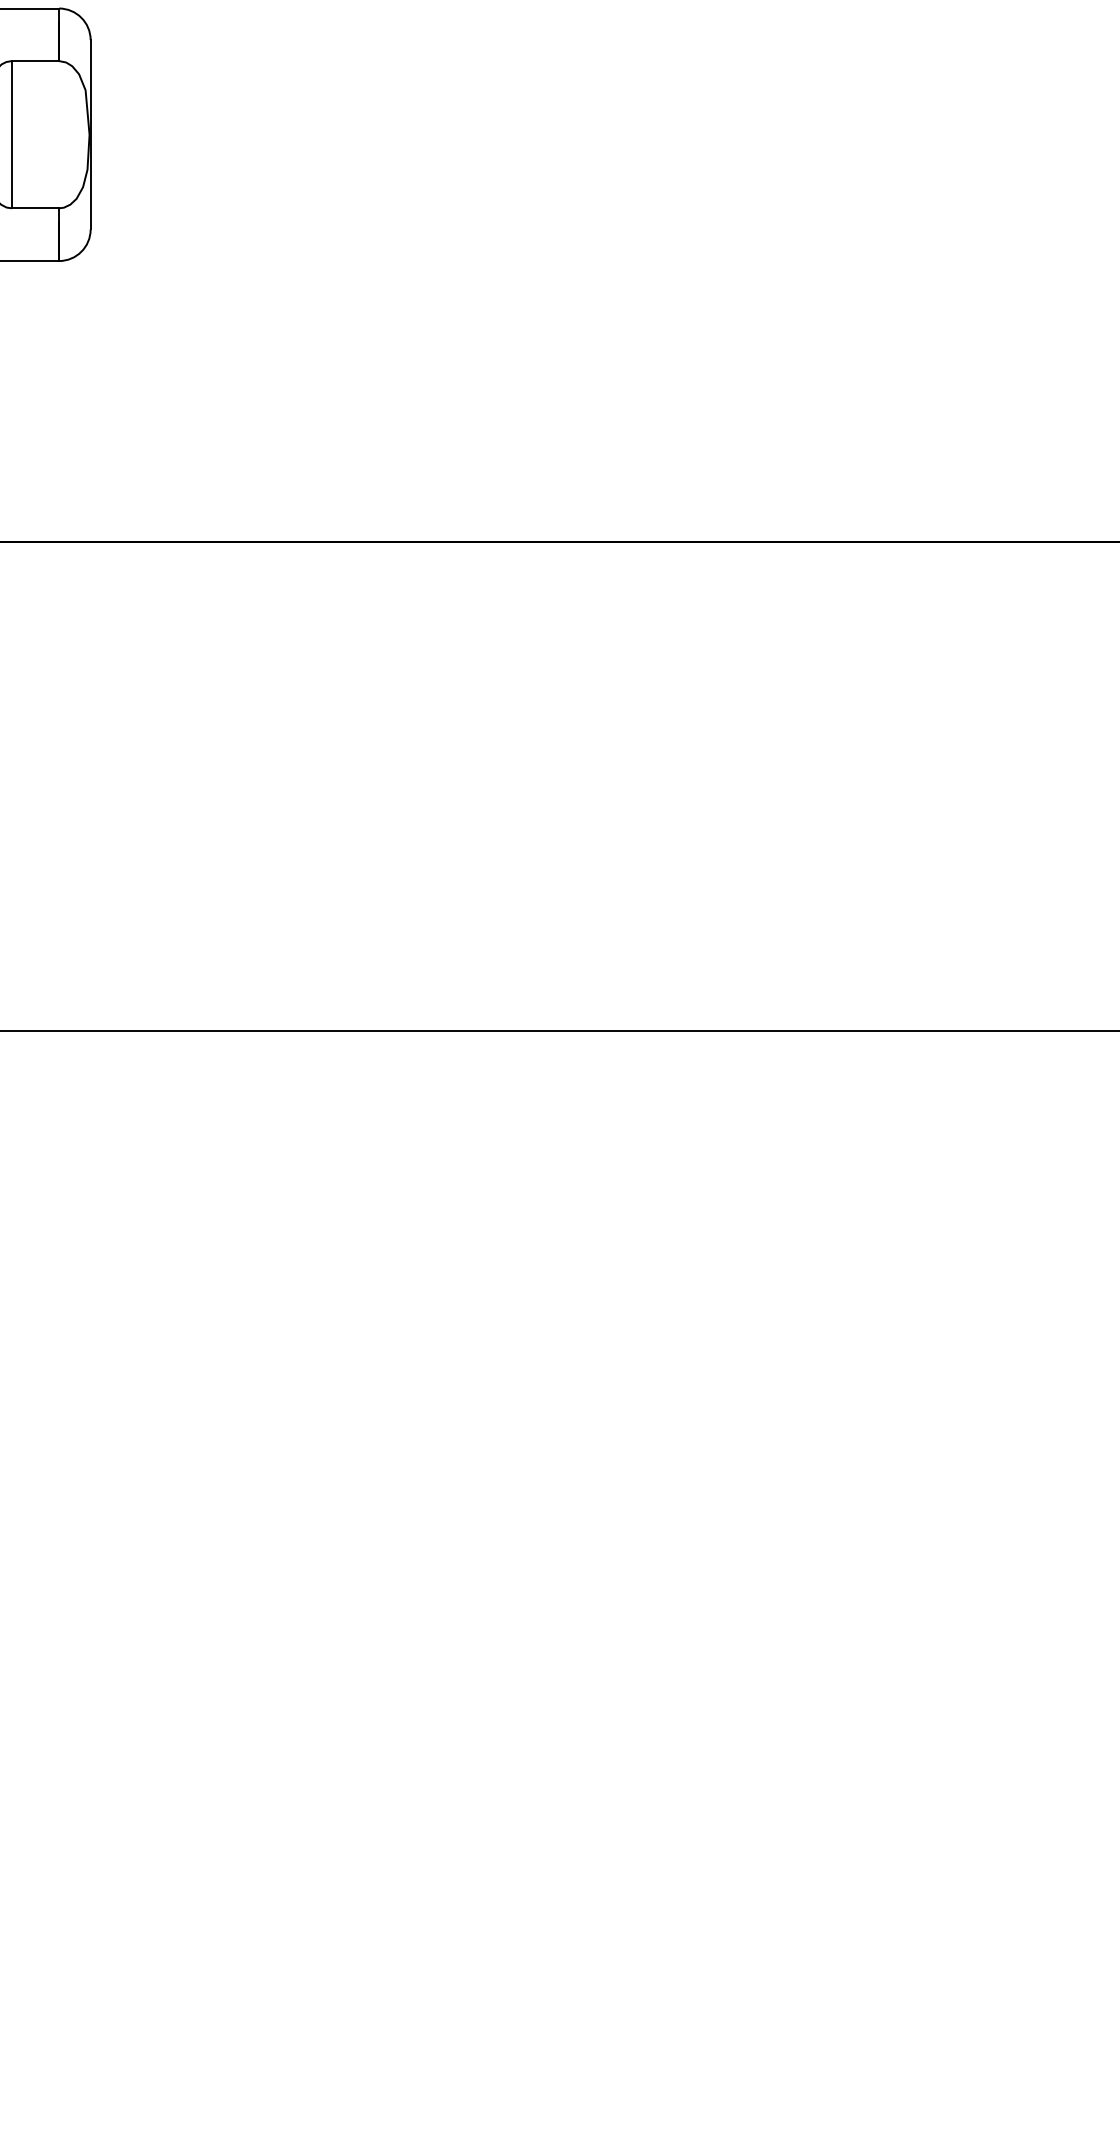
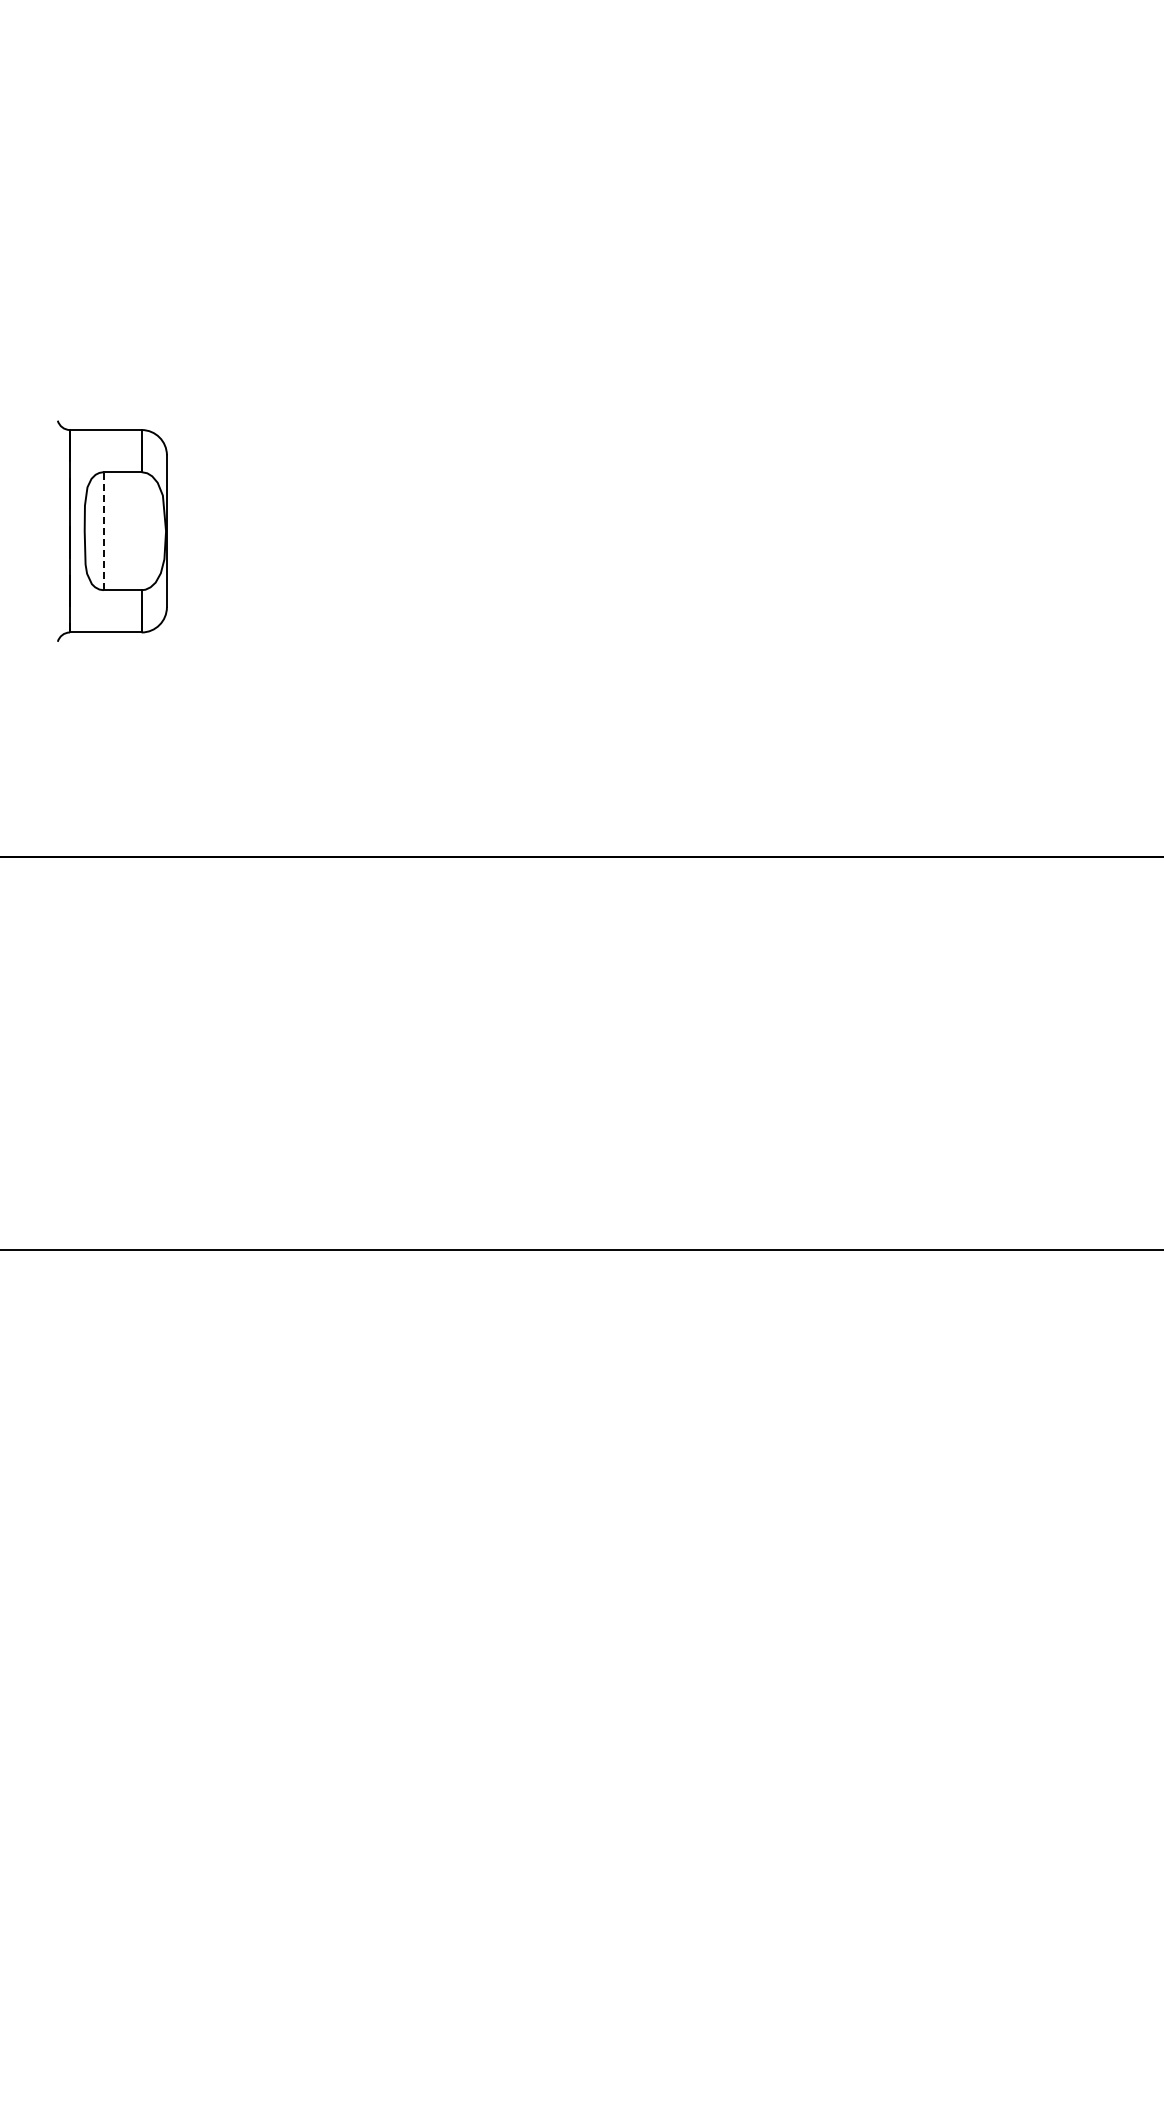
line: (11, 133) -> (103, 530), solid -> dashed

